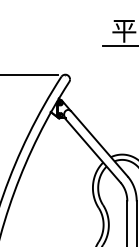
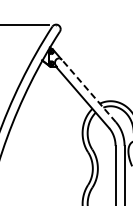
line: (99, 143) -> (88, 90), solid -> dashed

